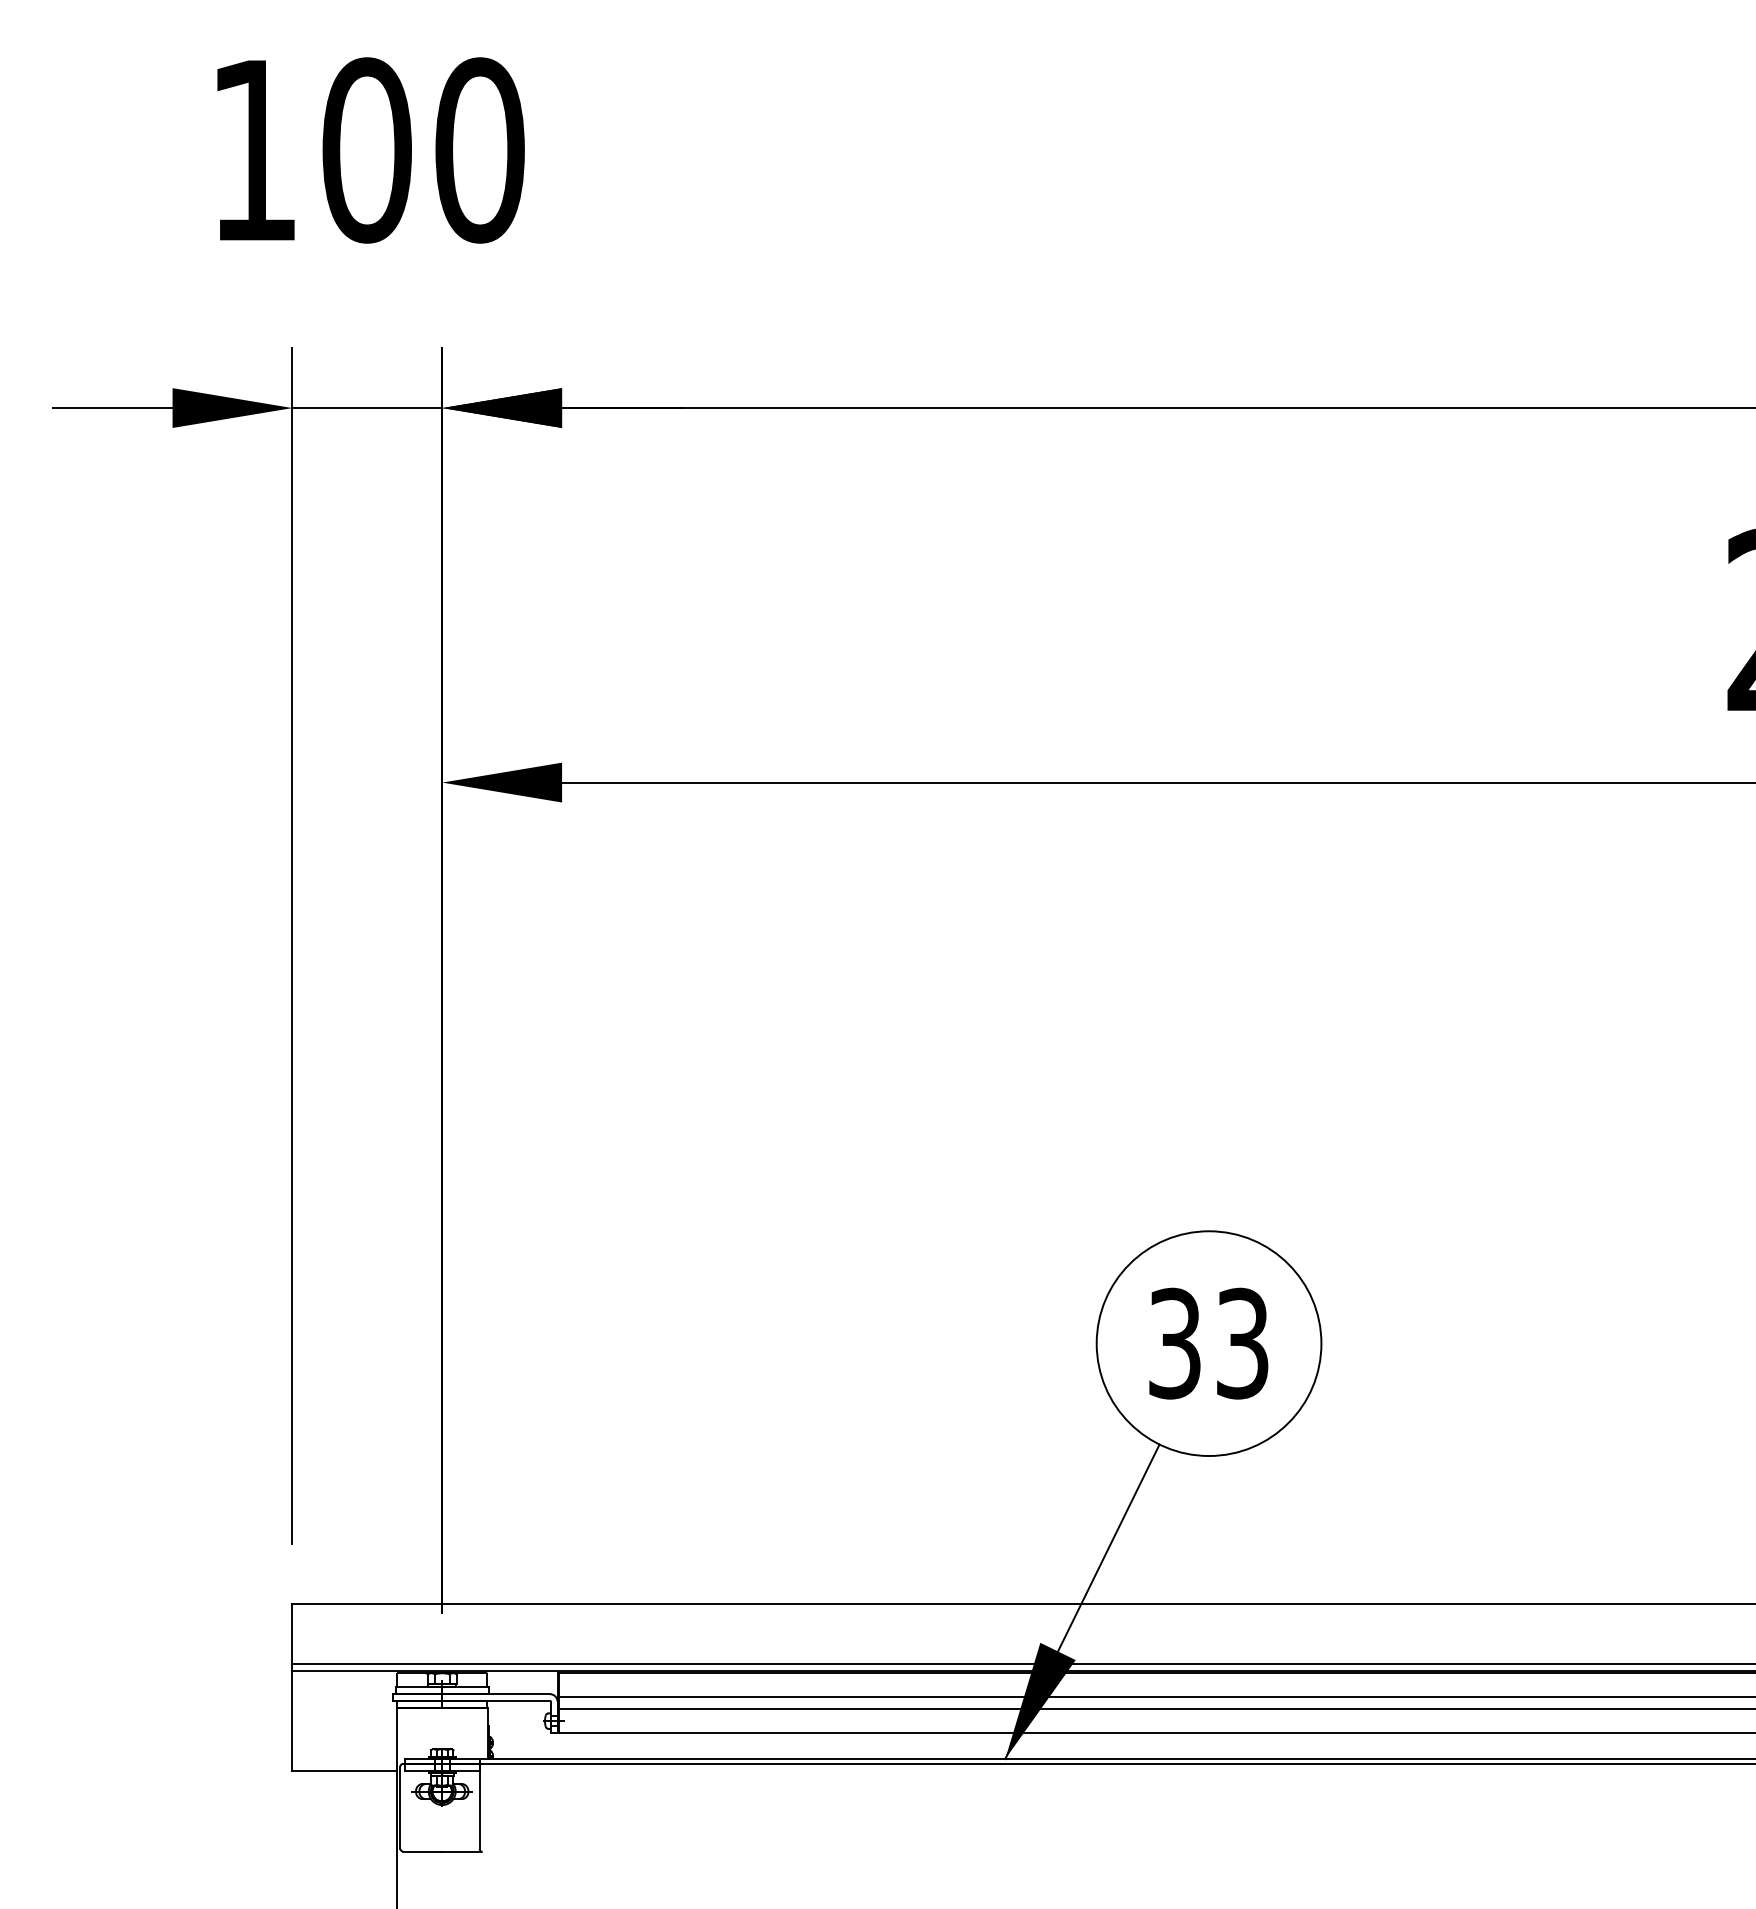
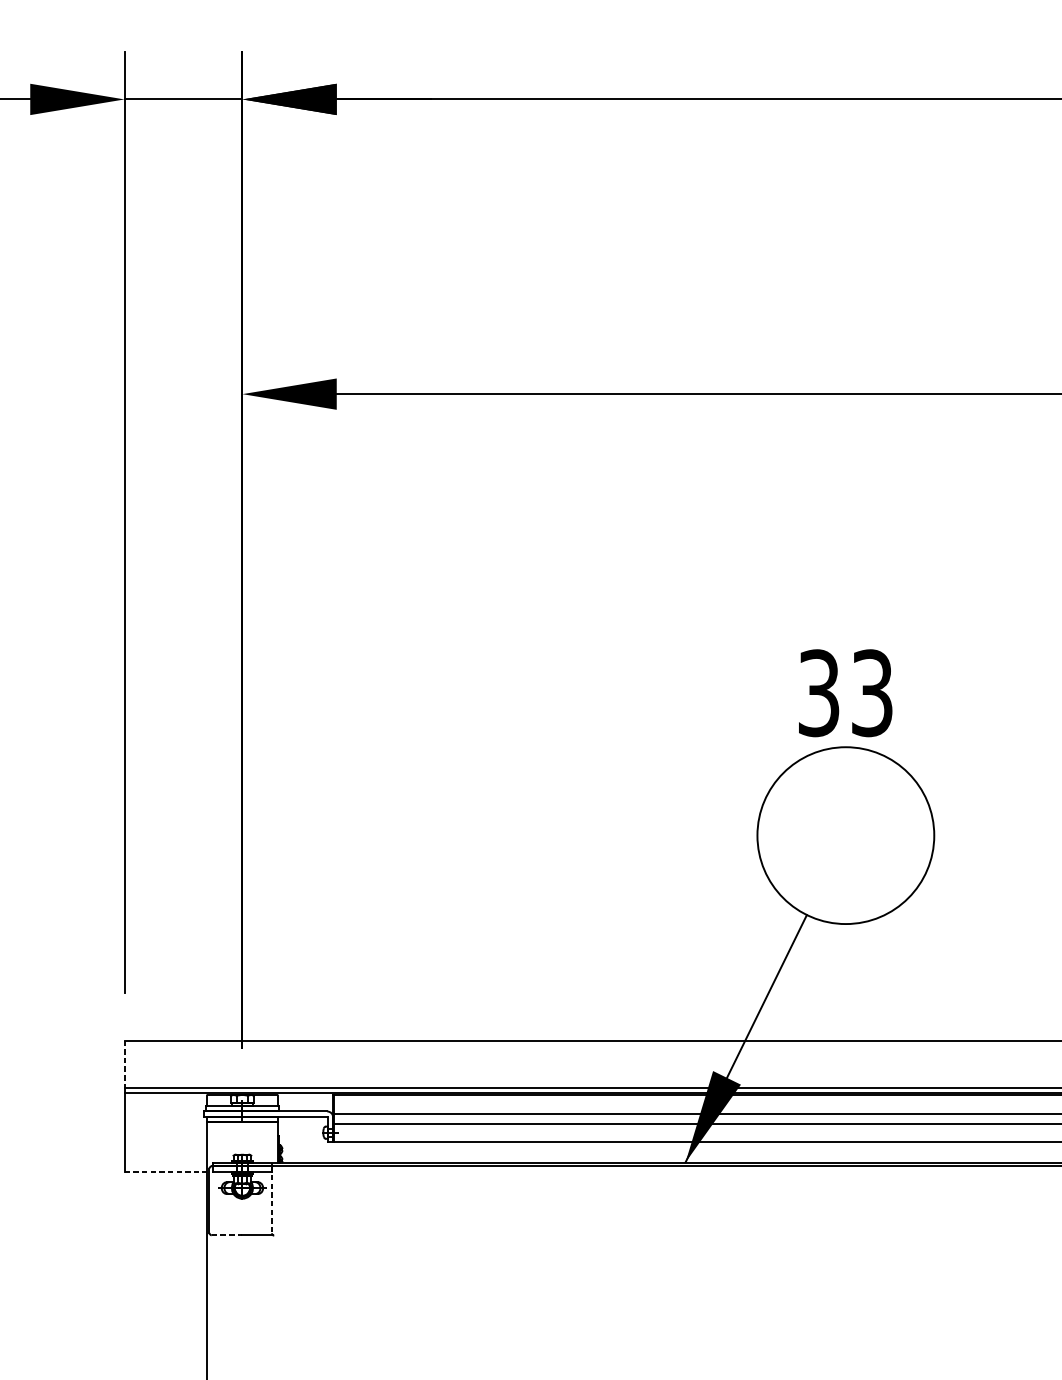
text: (1208, 1343) -> (845, 693), moved
line: (292, 1633) -> (124, 1063), solid -> dashed
line: (345, 1770) -> (166, 1171), solid -> dashed
line: (479, 1806) -> (271, 1199), solid -> dashed
line: (423, 1851) -> (227, 1235), solid -> dashed

